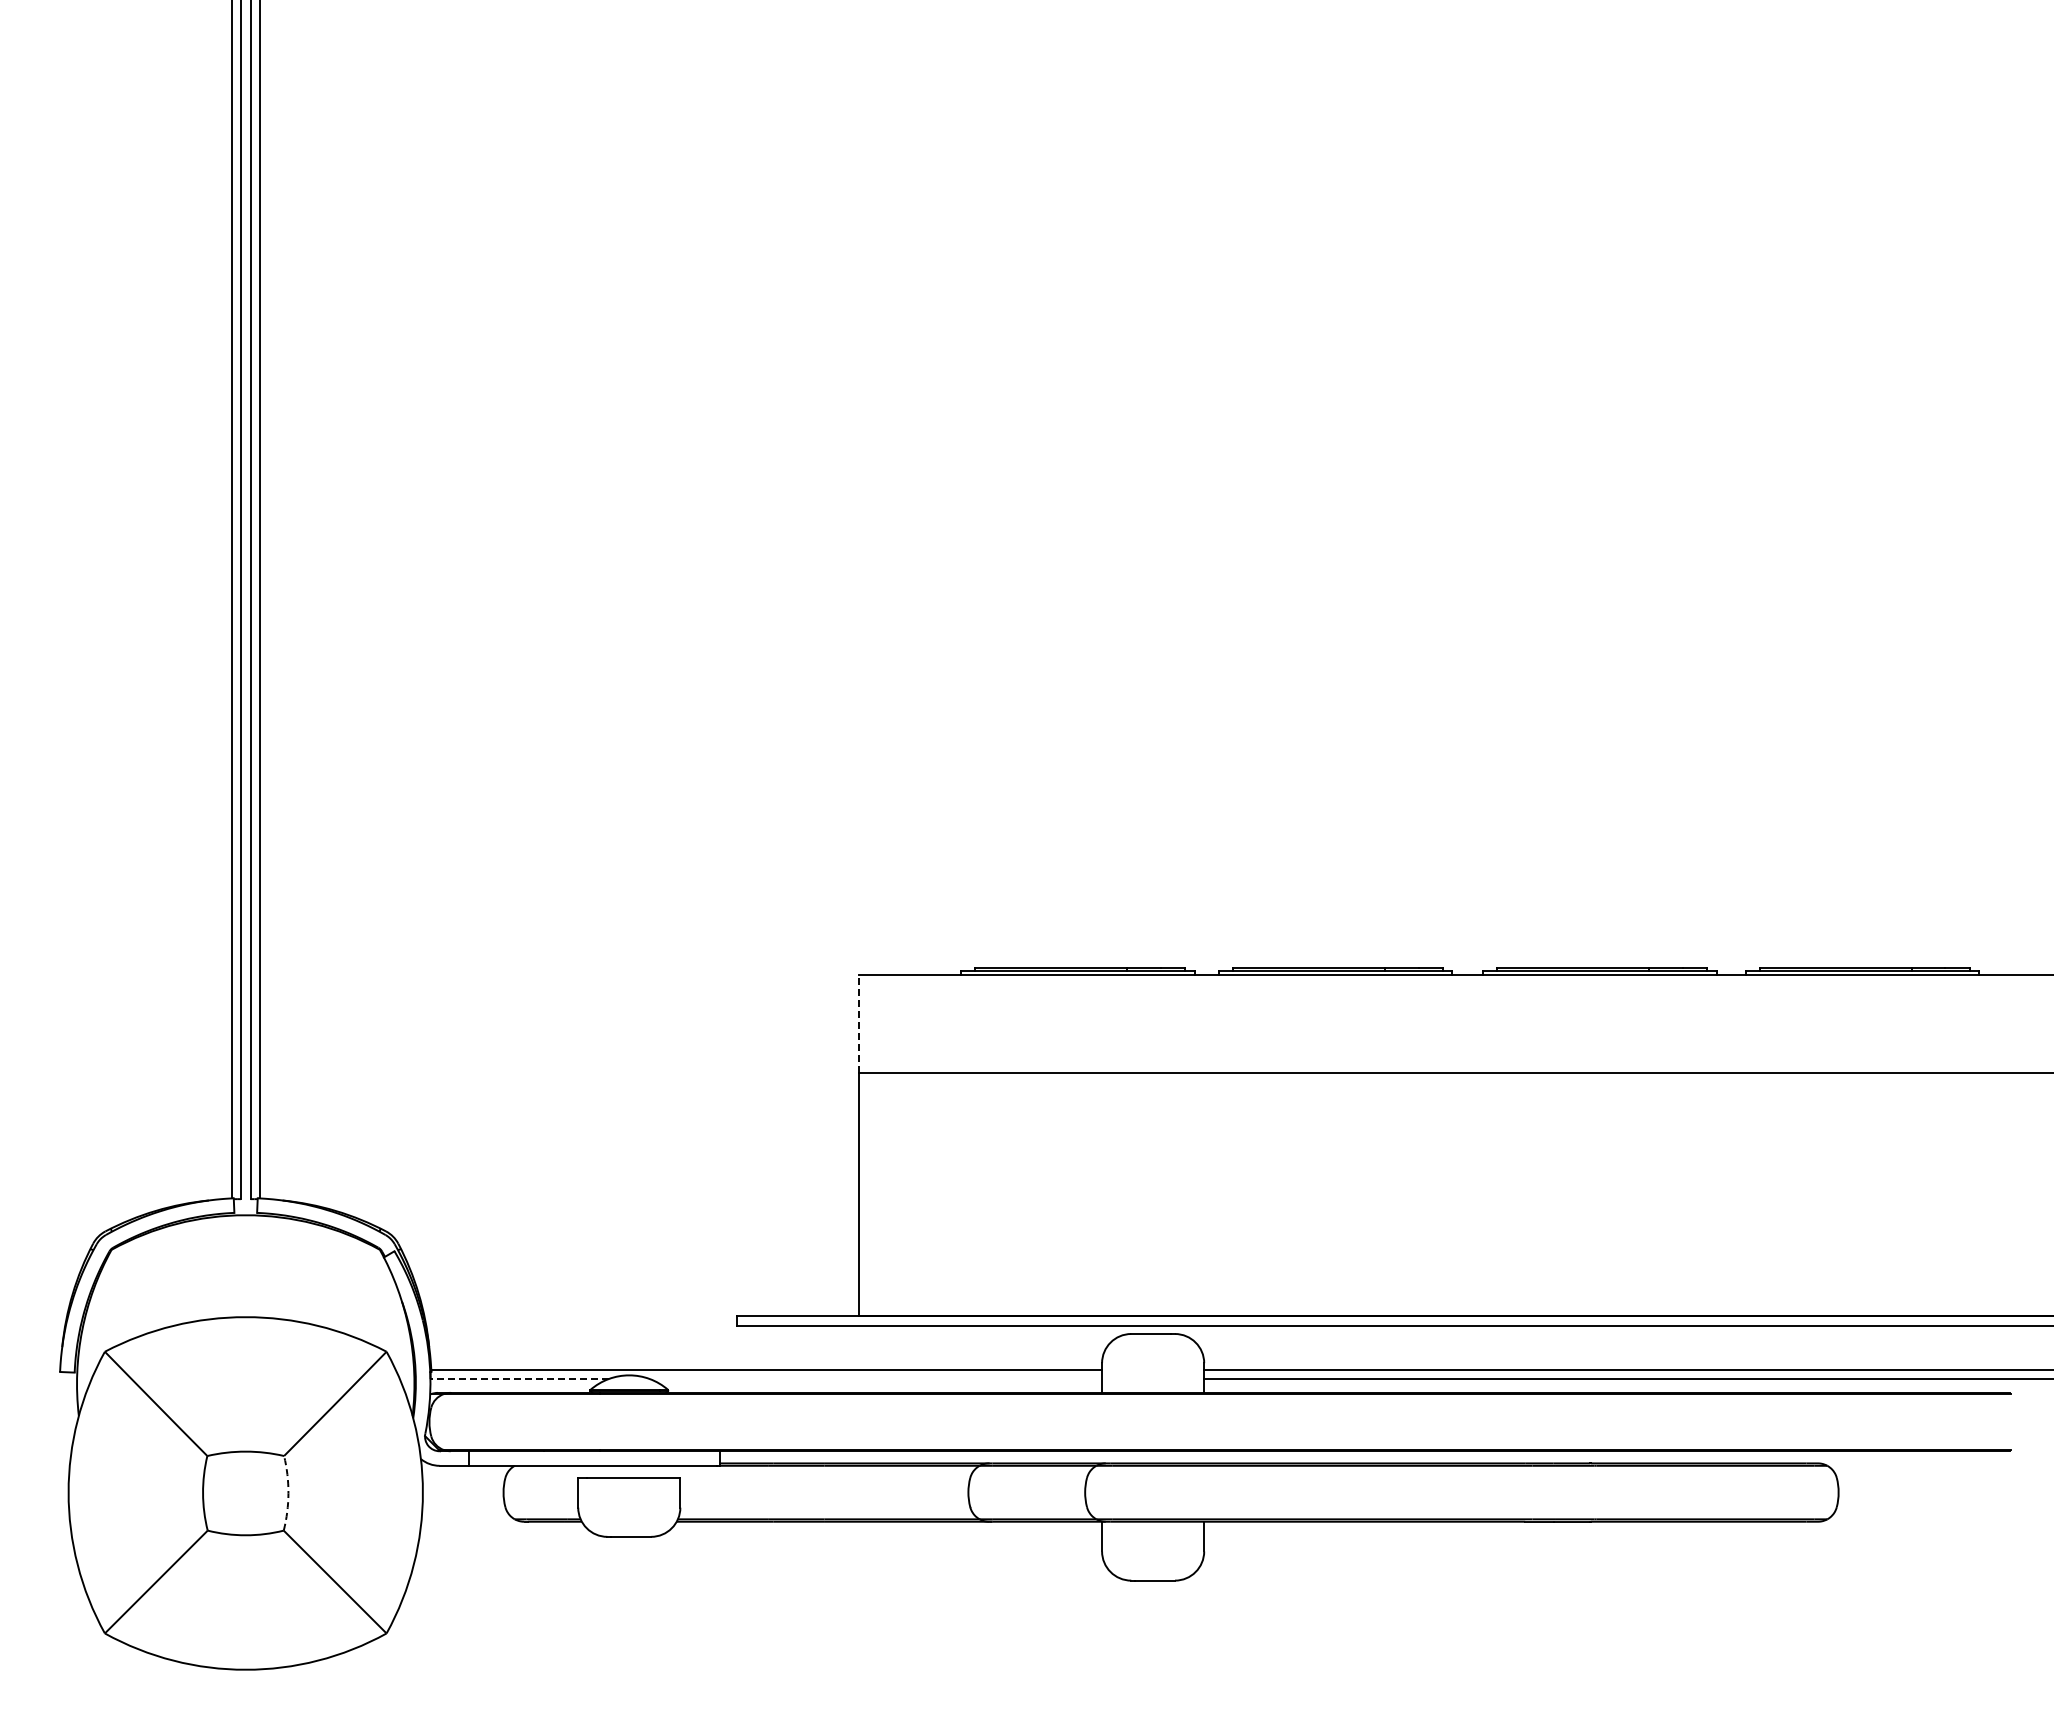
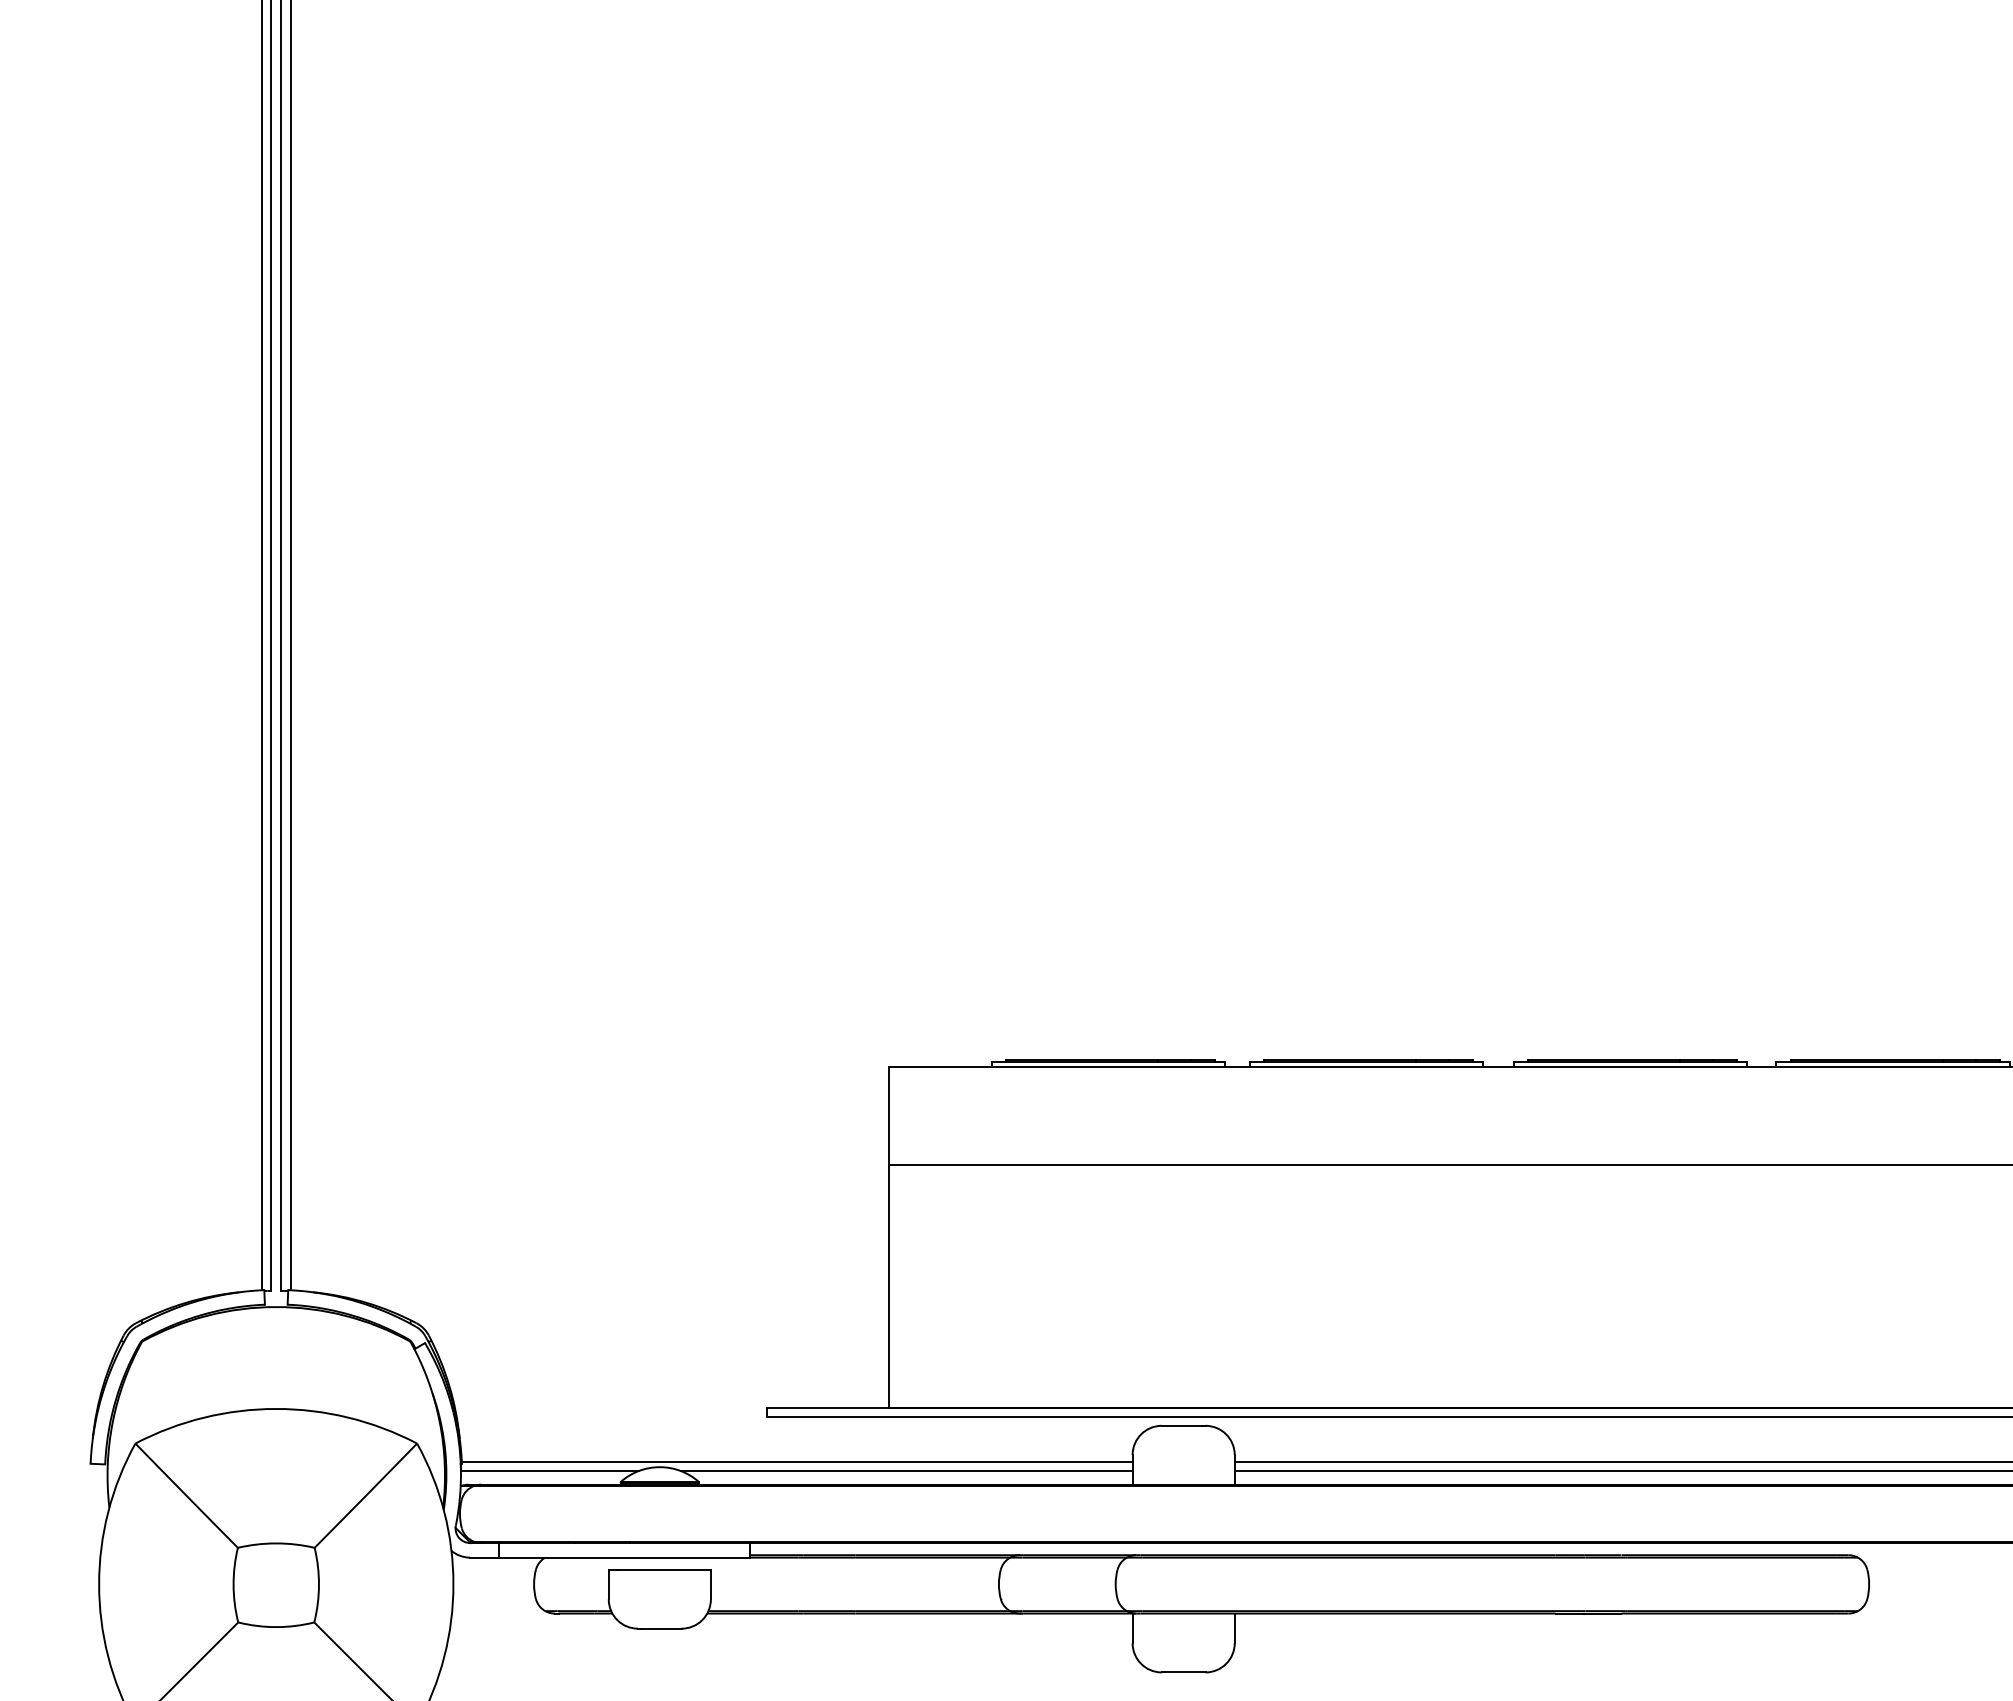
line: (858, 1024) -> (889, 1116), dashed -> solid
line: (519, 1379) -> (550, 1471), dashed -> solid
line: (876, 1379) -> (907, 1471), added
arc: (288, 1493) -> (319, 1585), dashed -> solid

